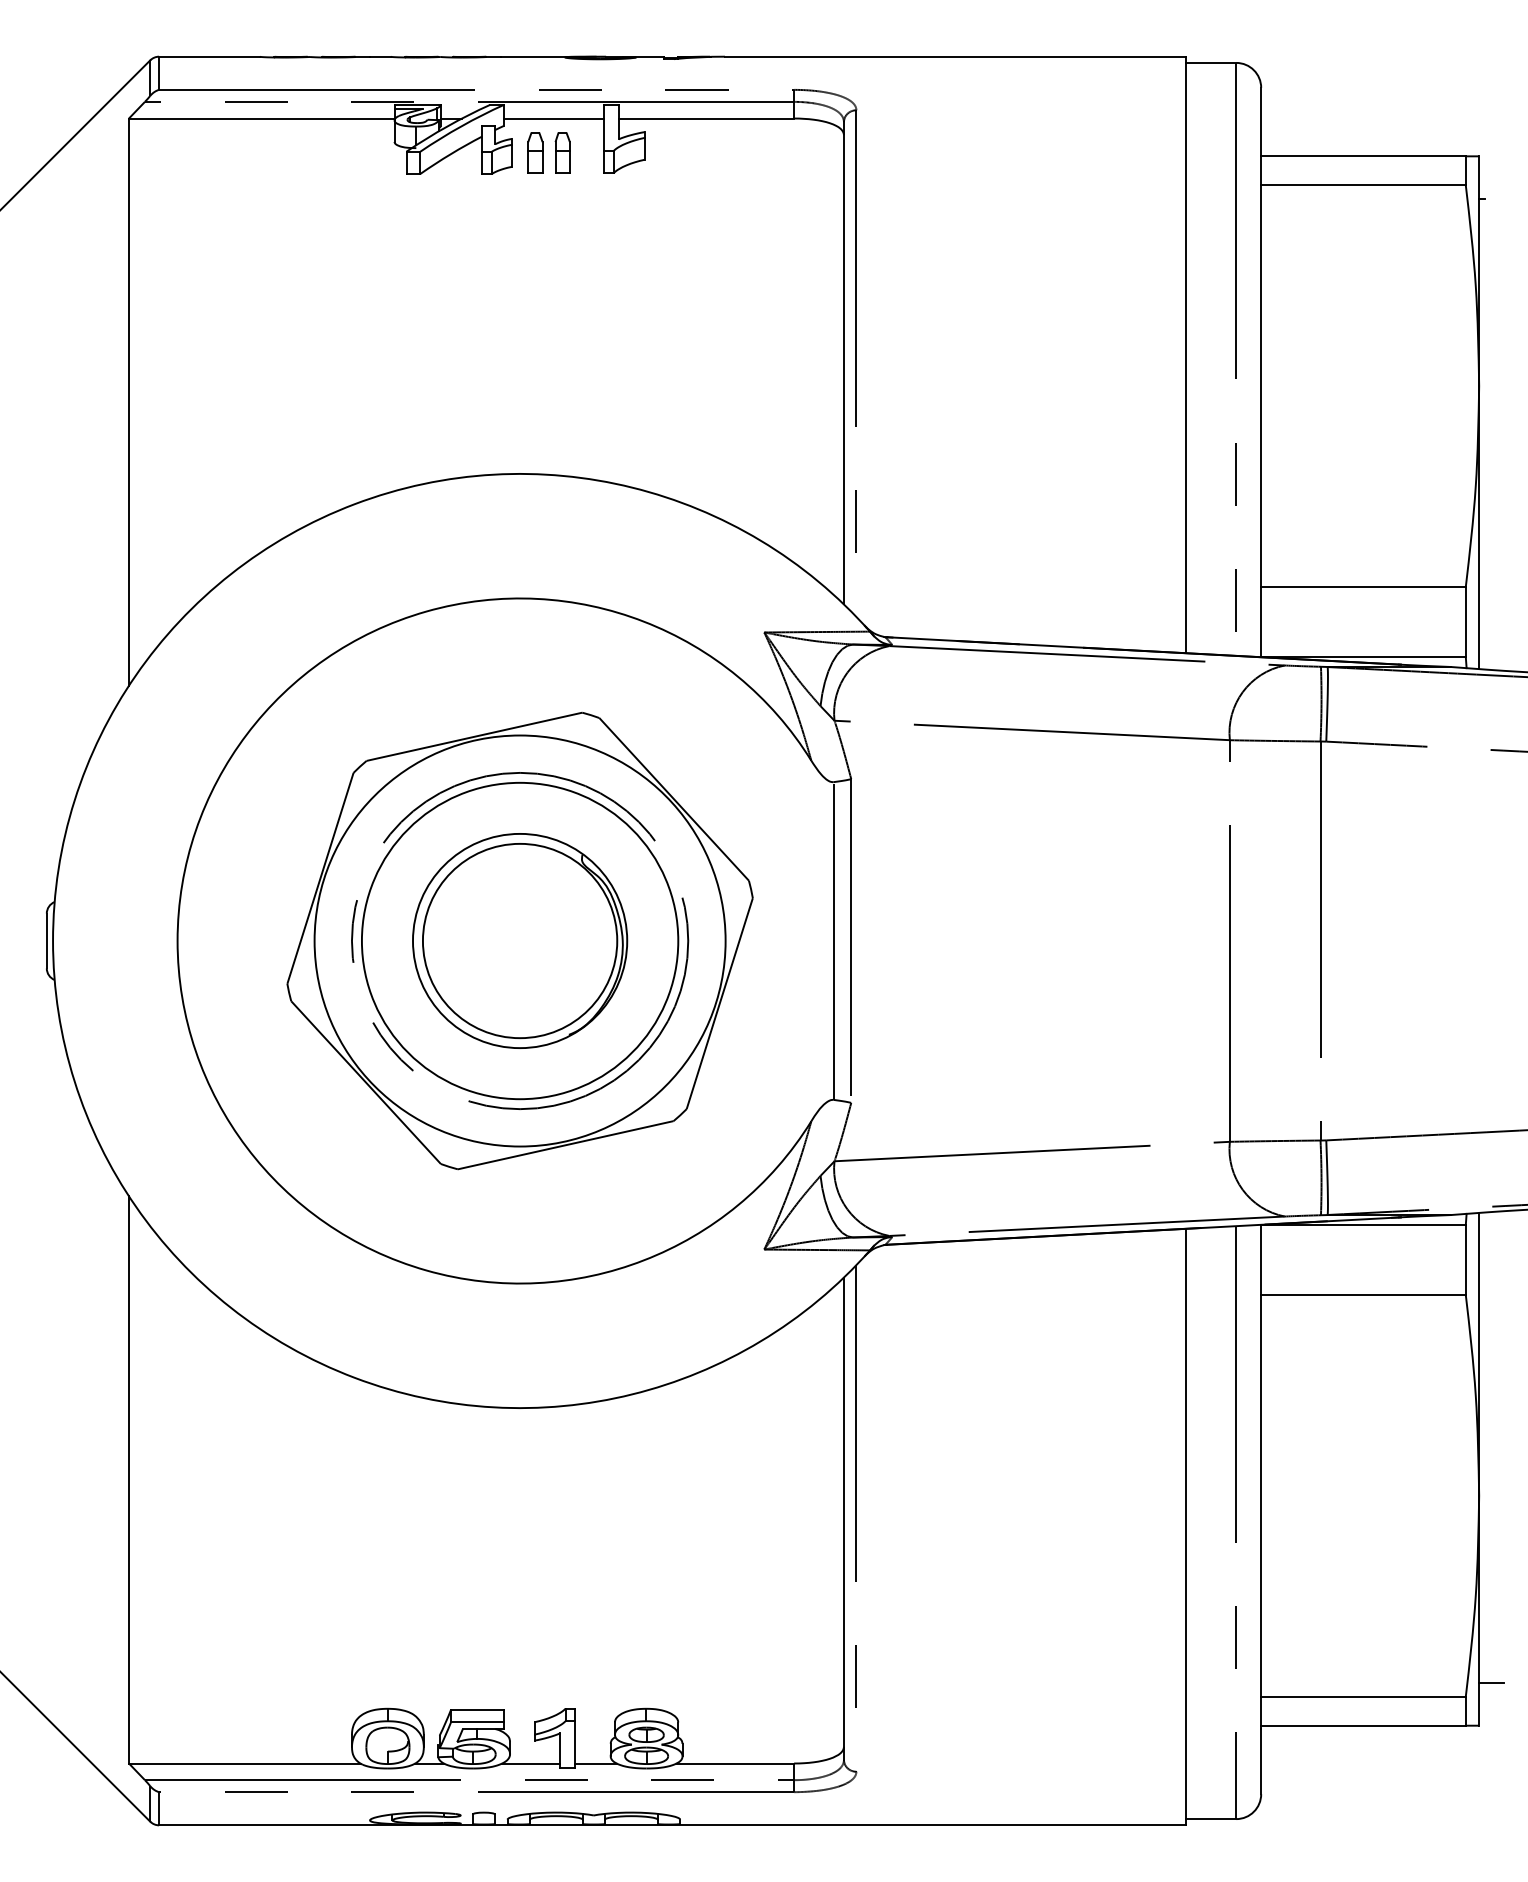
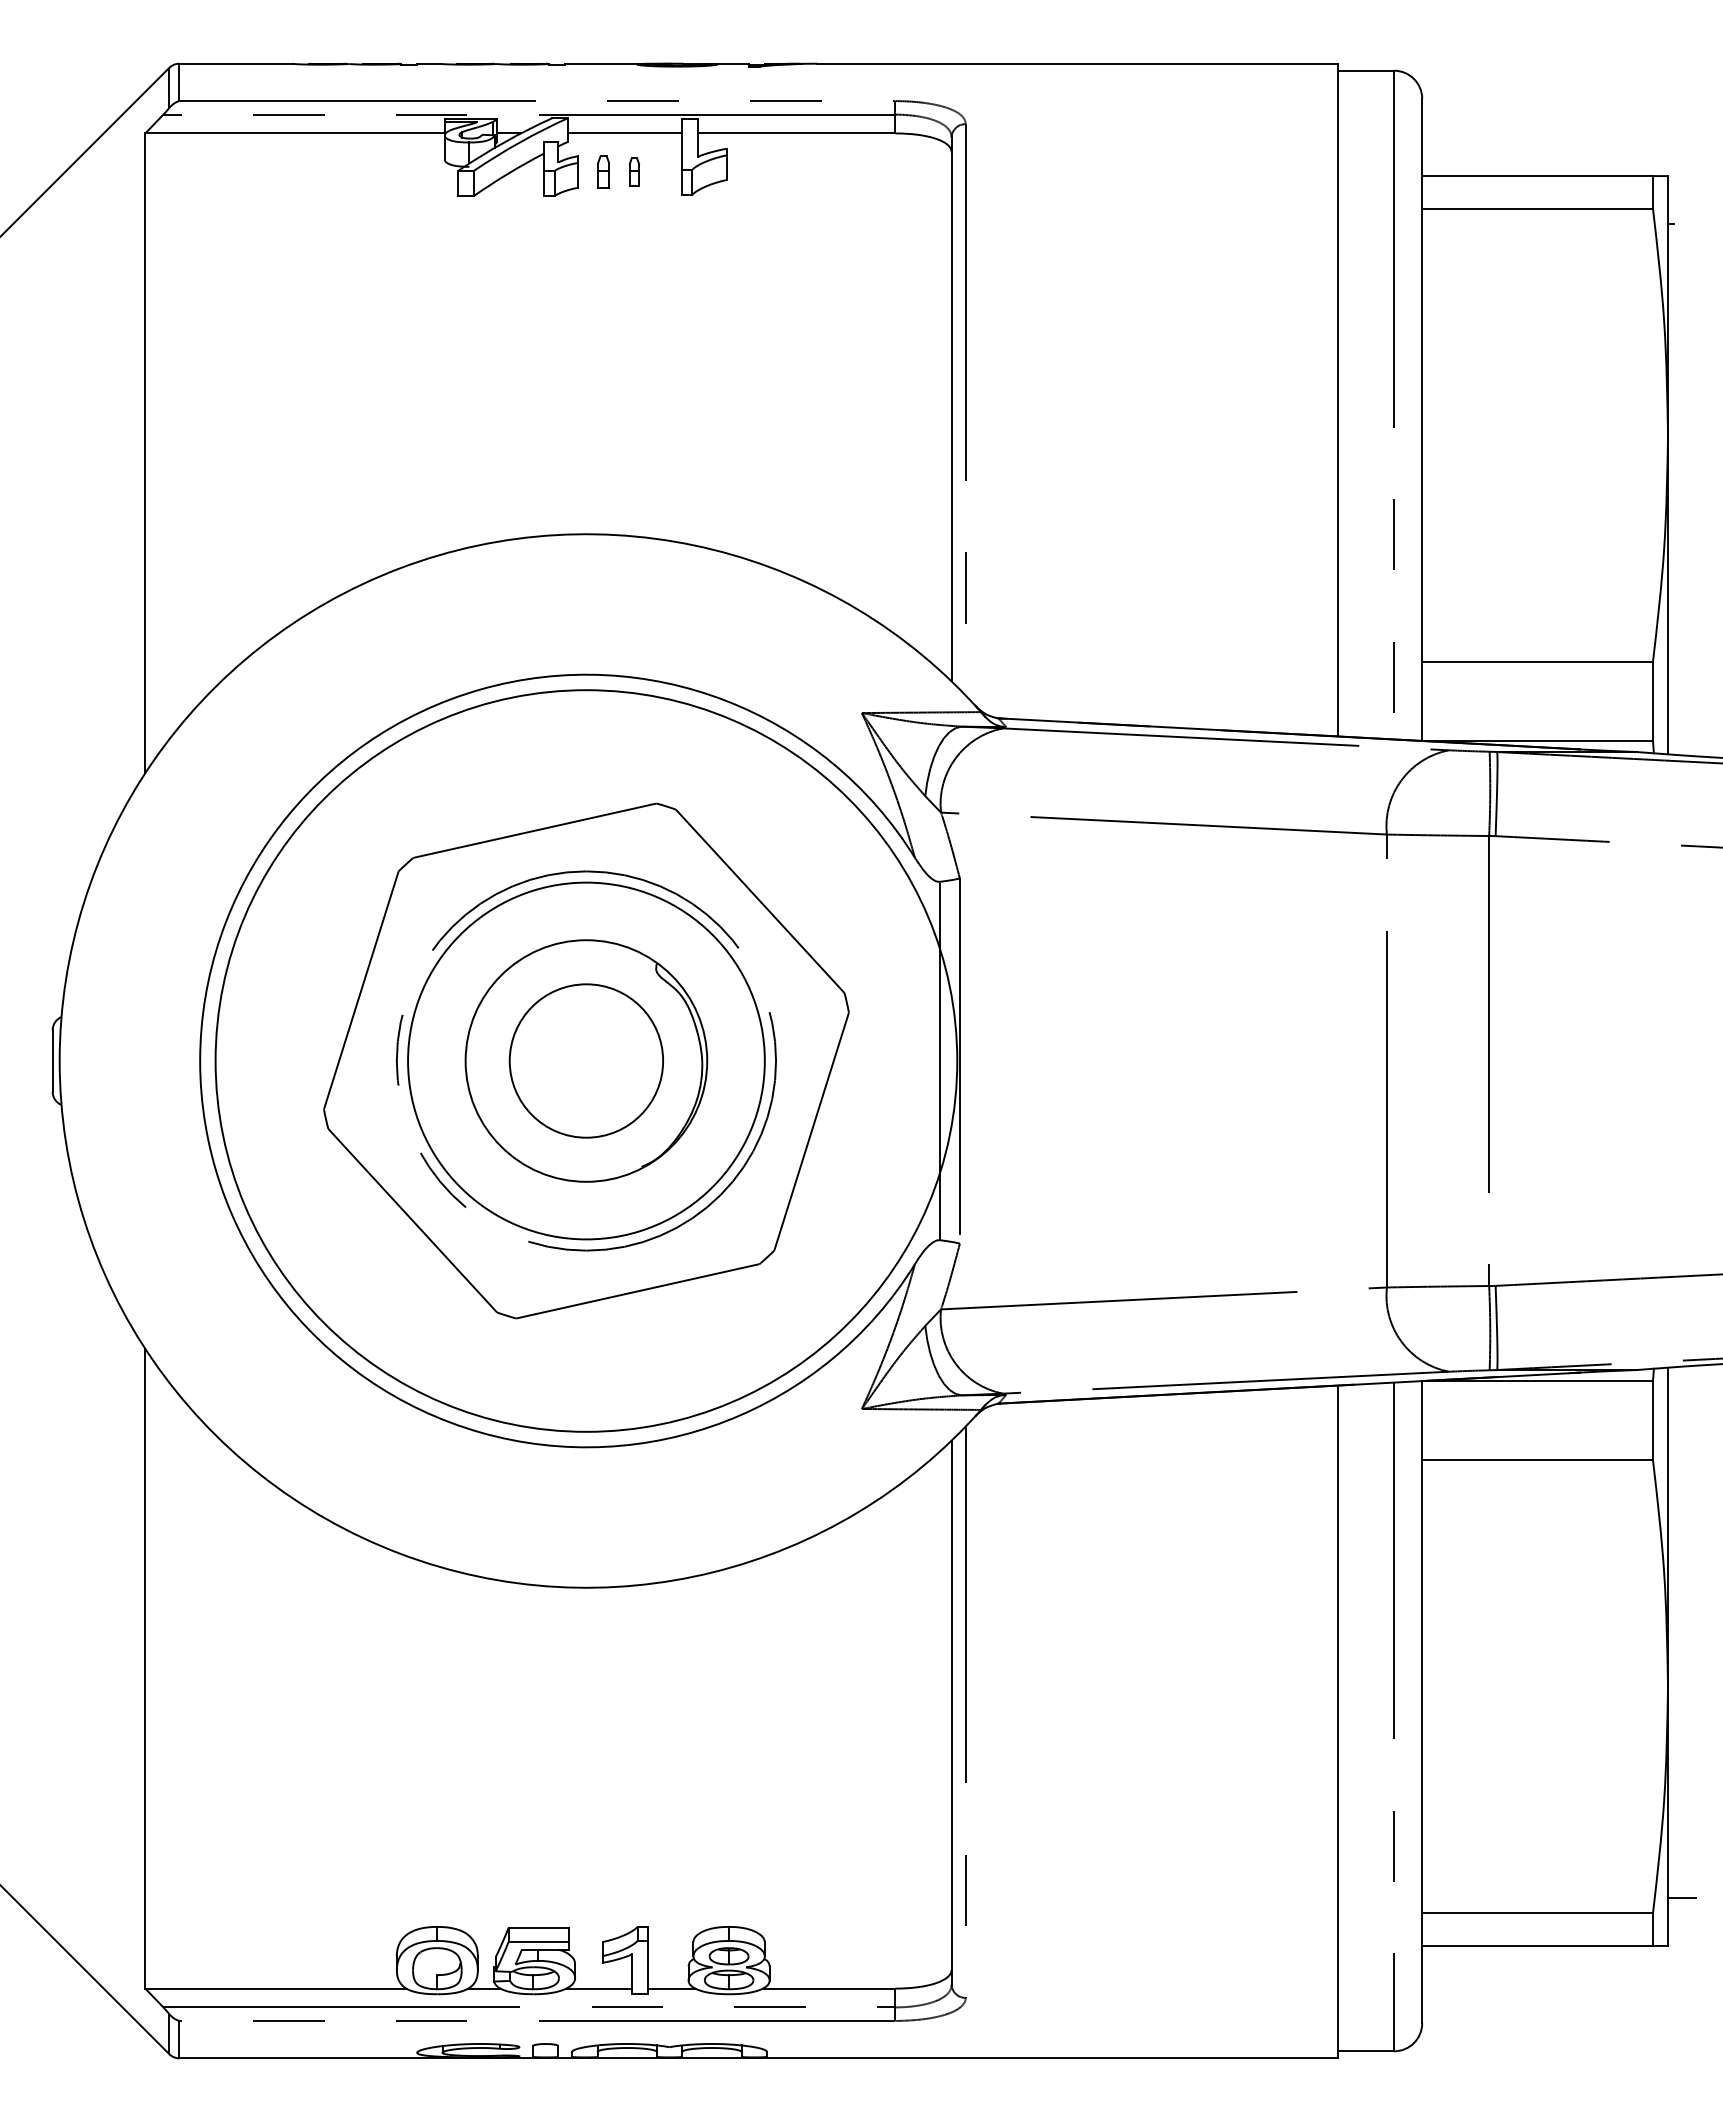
part: (535, 152) -> (603, 171), size x0.7
part: (562, 152) -> (634, 171), size x0.6
circle: (520, 940) -> (586, 1060), size x0.7
circle: (520, 940) -> (586, 1060), size x1.6

